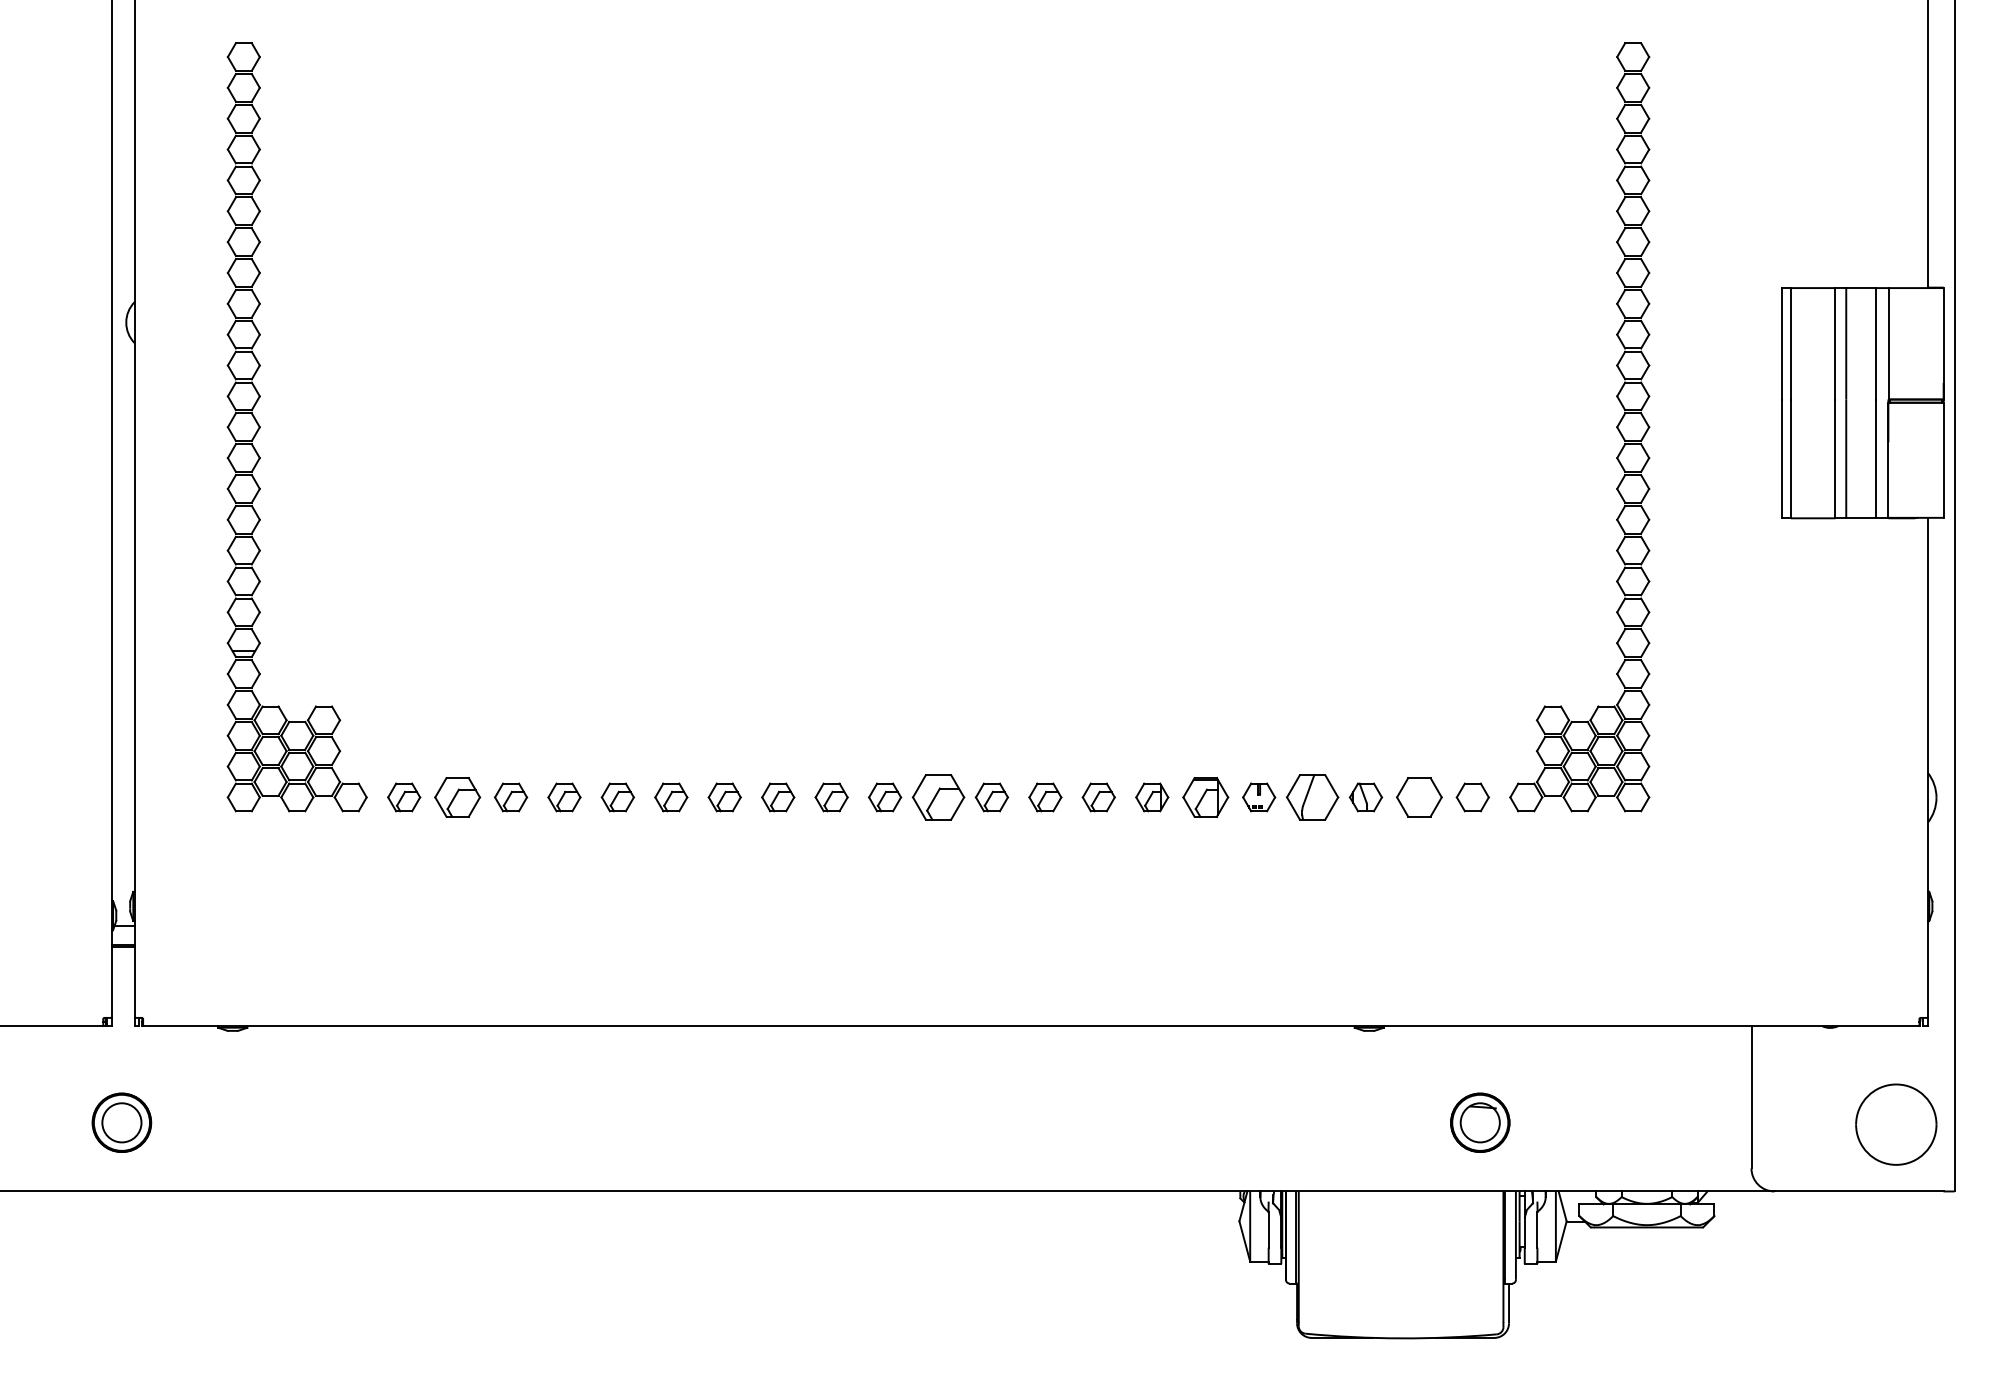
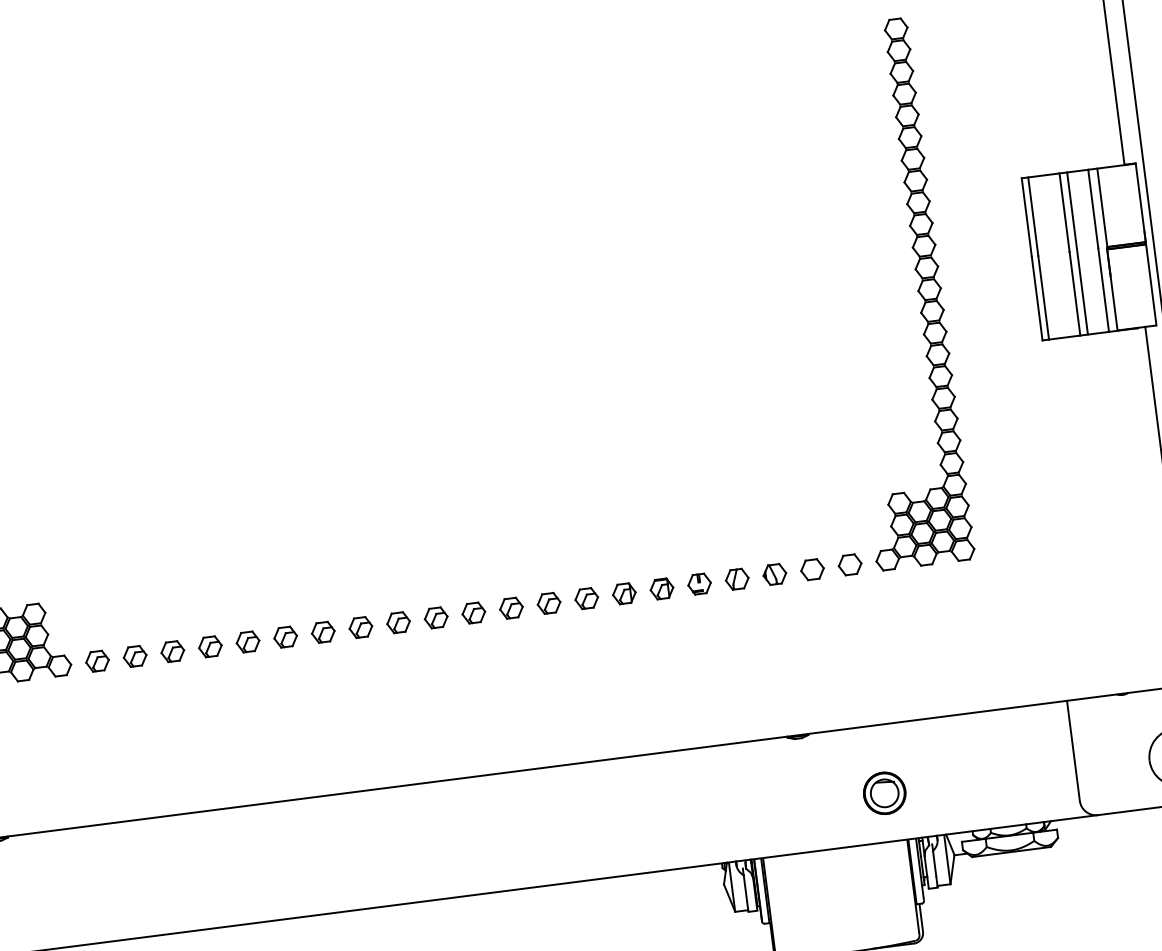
part: (457, 797) -> (135, 656), size x0.71
part: (938, 797) -> (473, 613), size x0.62
part: (1205, 797) -> (661, 589), size x0.71
part: (1312, 797) -> (737, 579), size x0.62
part: (1419, 797) -> (812, 569), size x0.71

